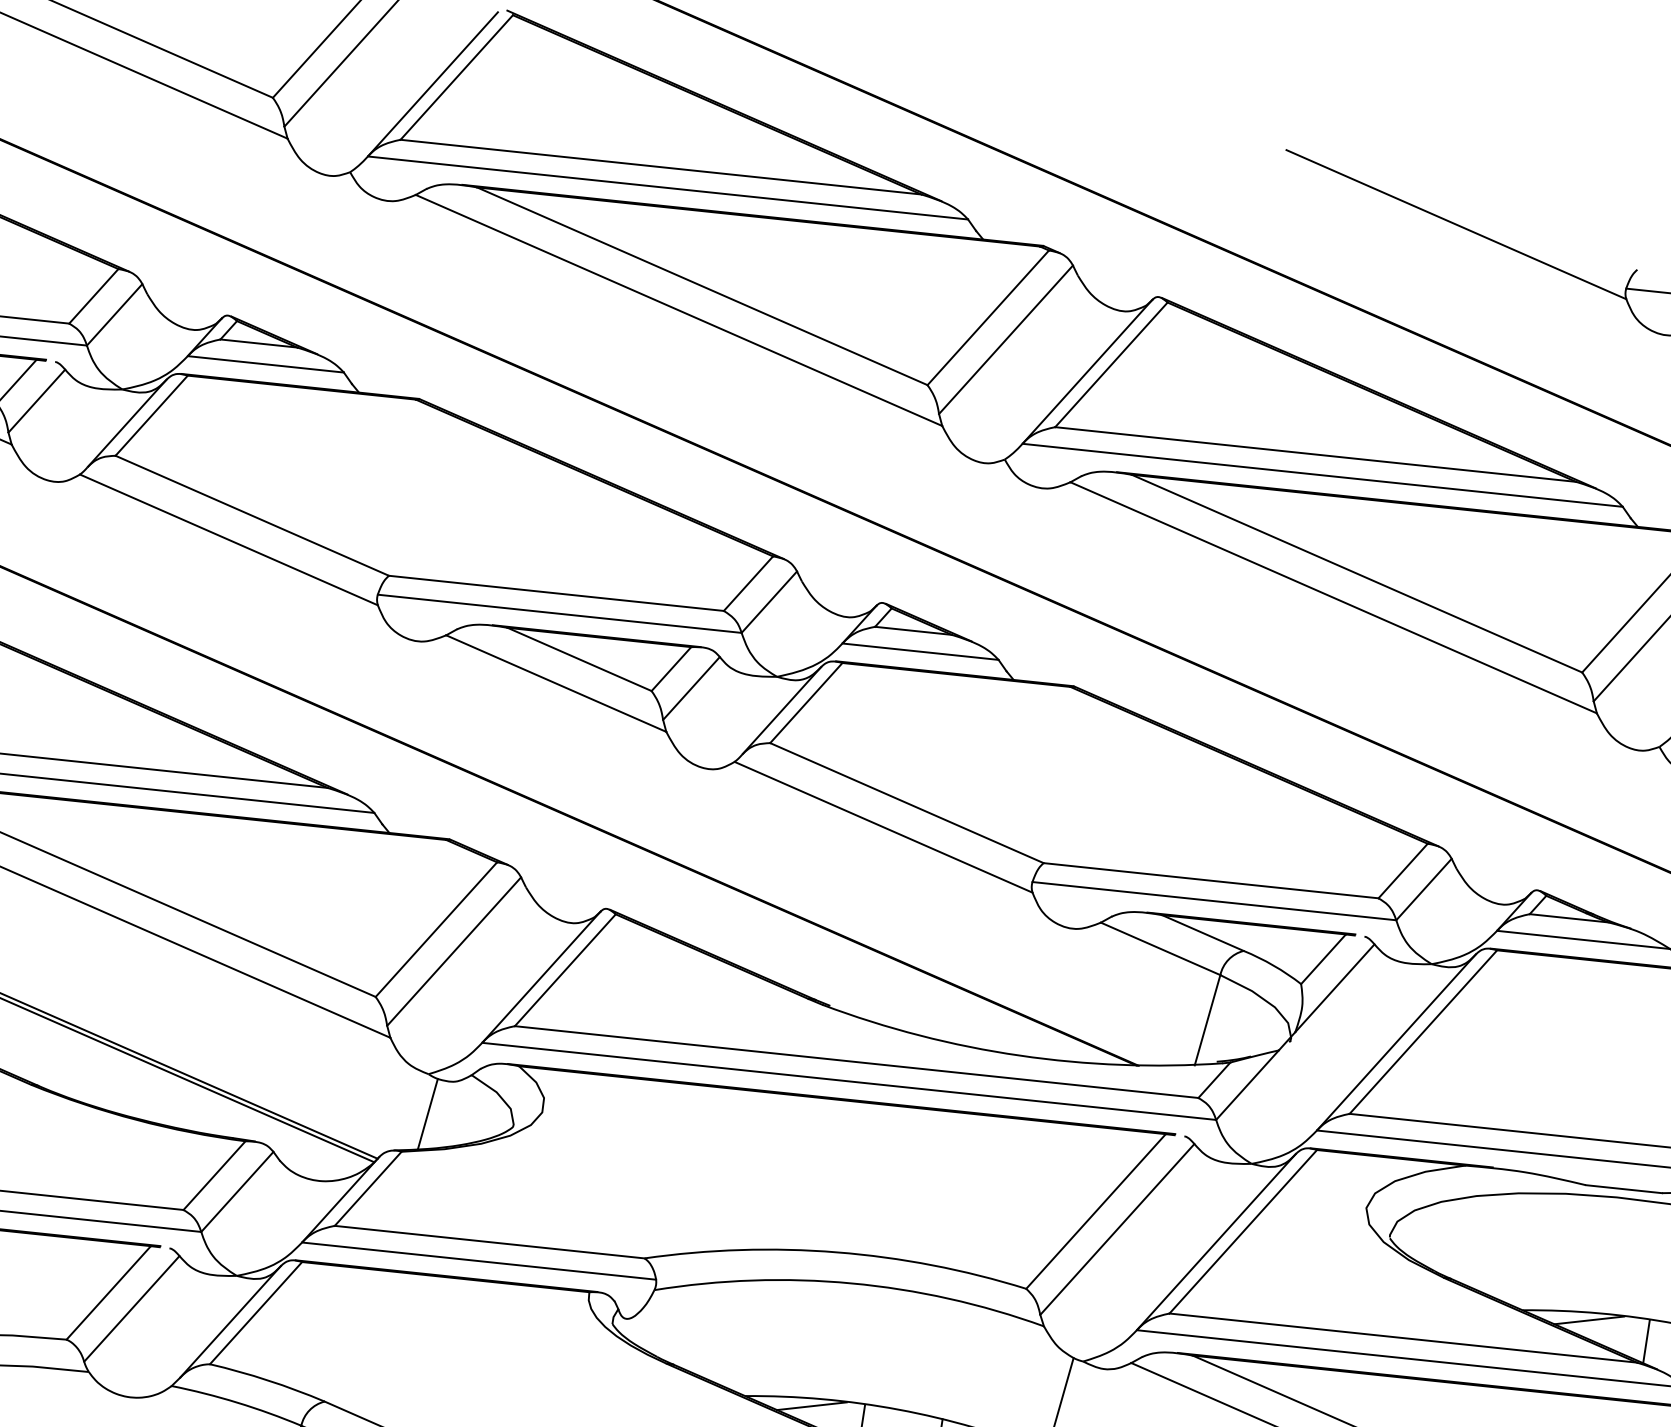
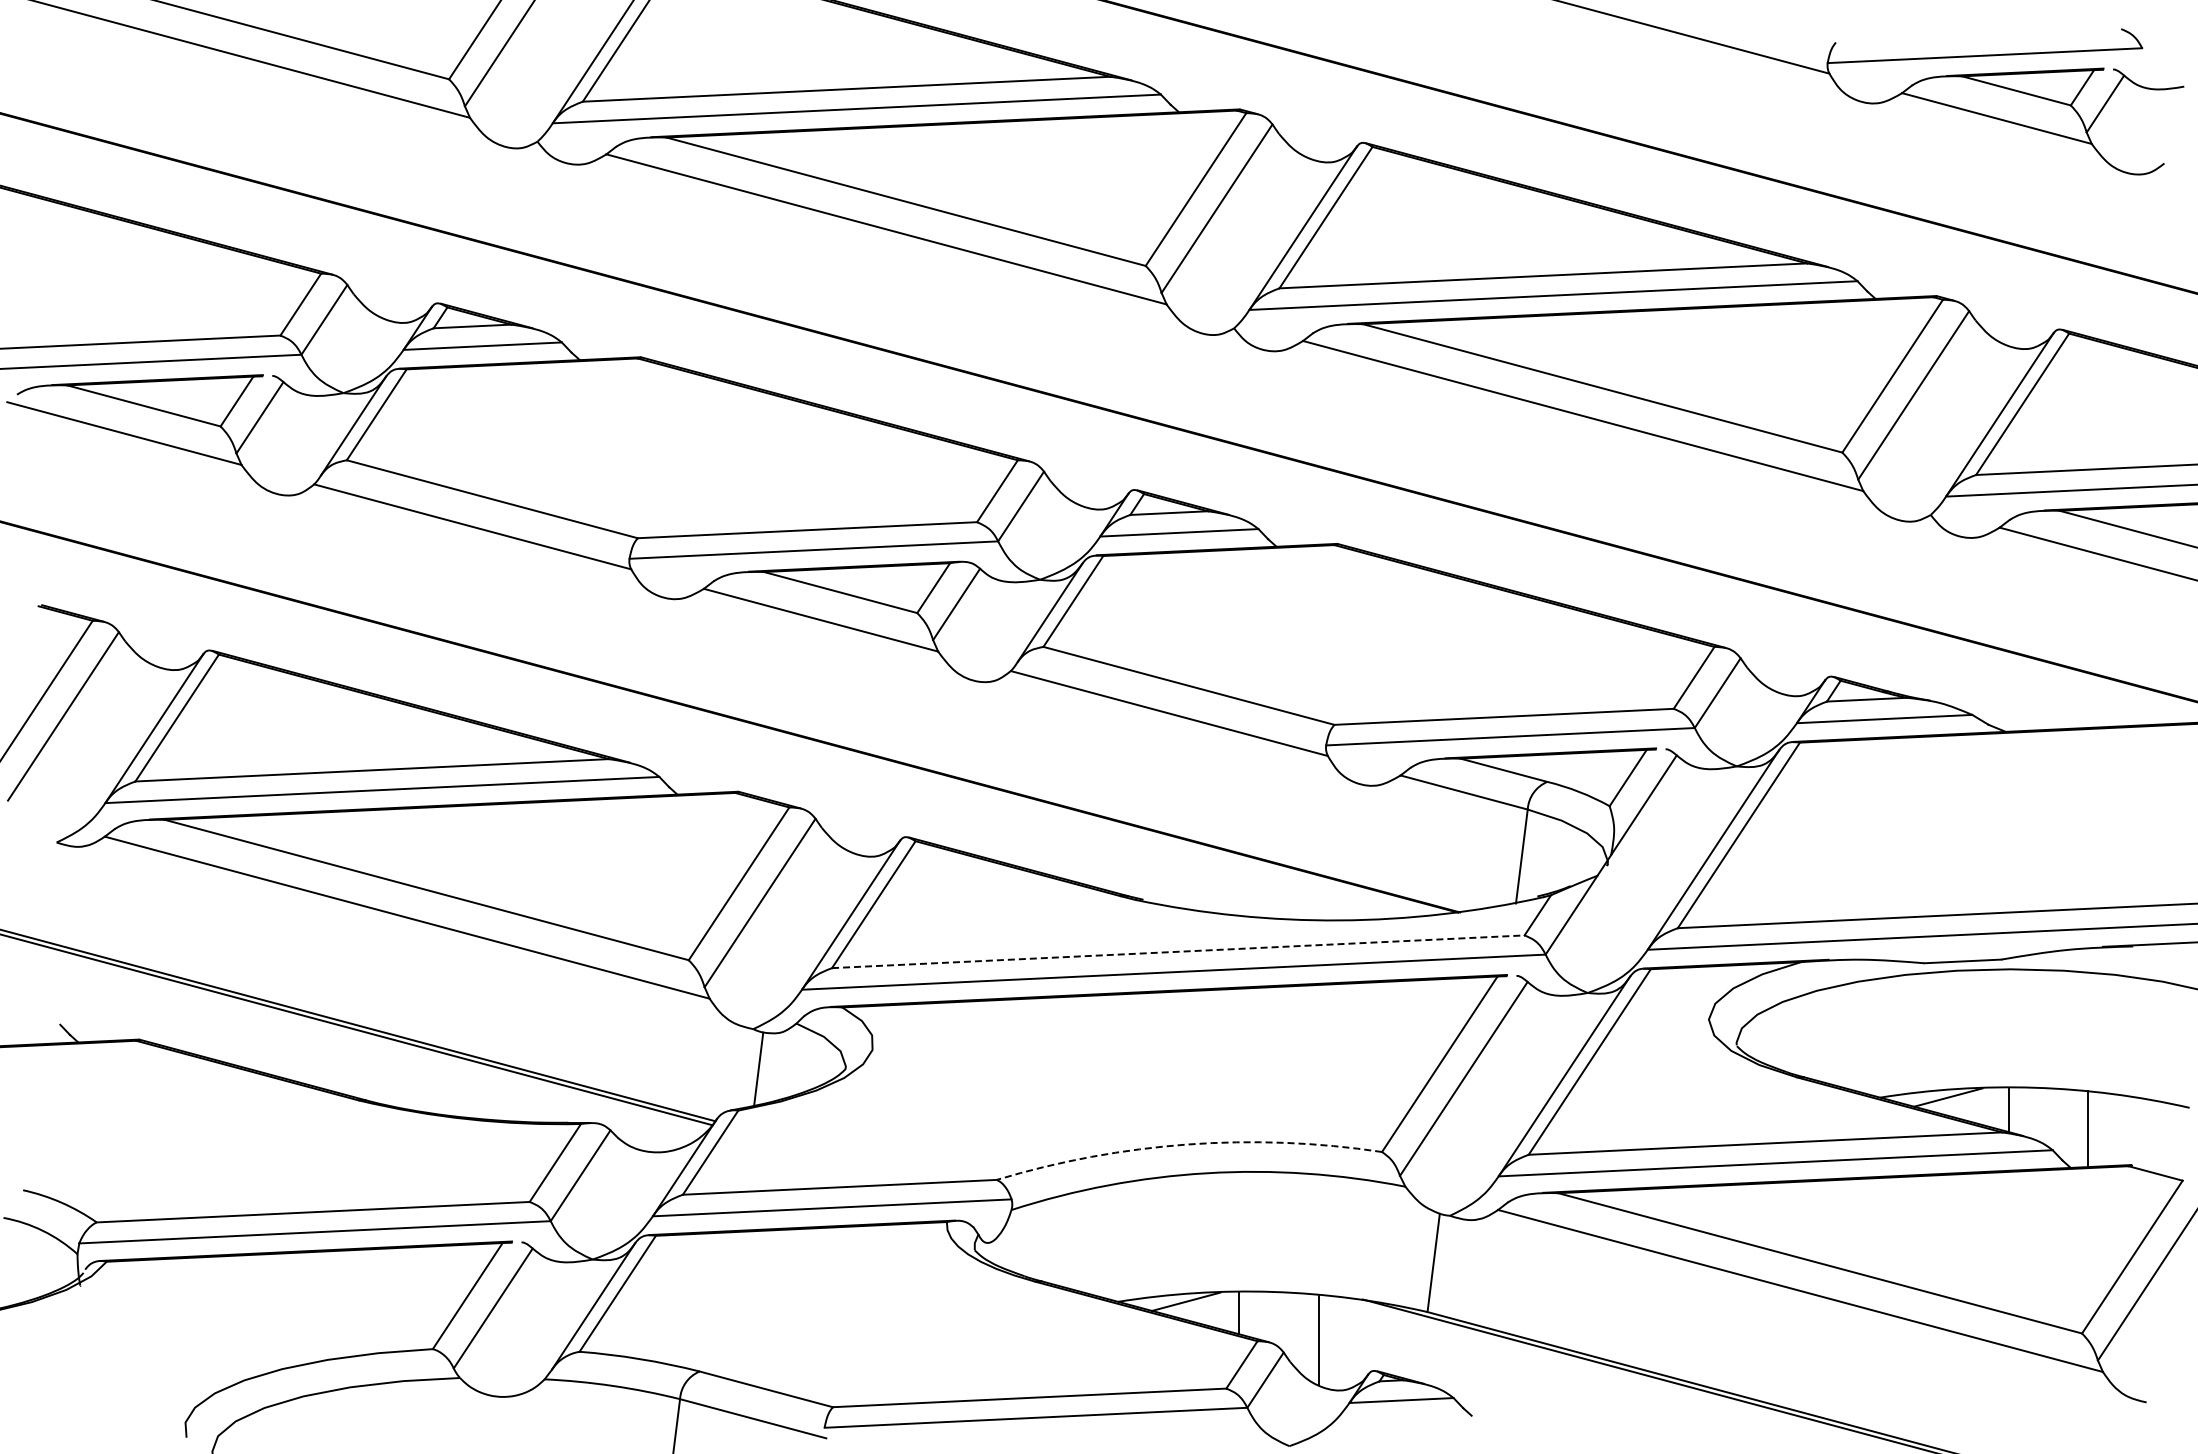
line: (856, 1061) -> (1178, 951), solid -> dashed
arc: (836, 1252) -> (1187, 1144), solid -> dashed

